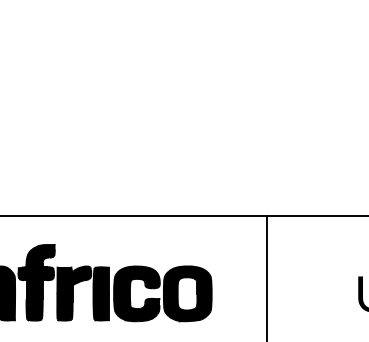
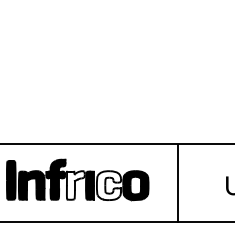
fill: (73, 293) -> (75, 185), removed
fill: (136, 293) -> (108, 185), removed

